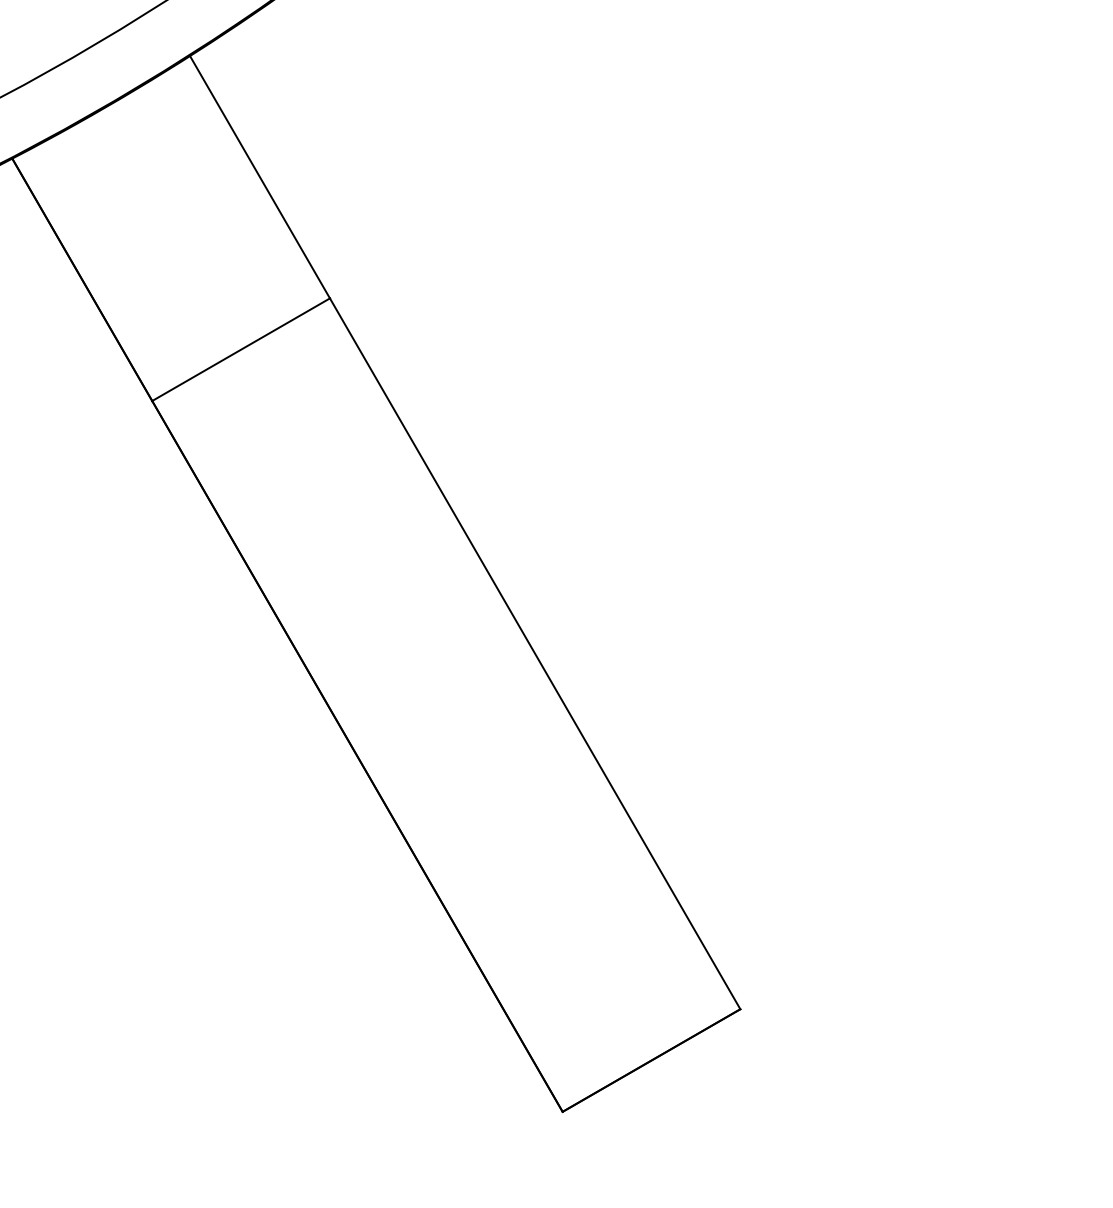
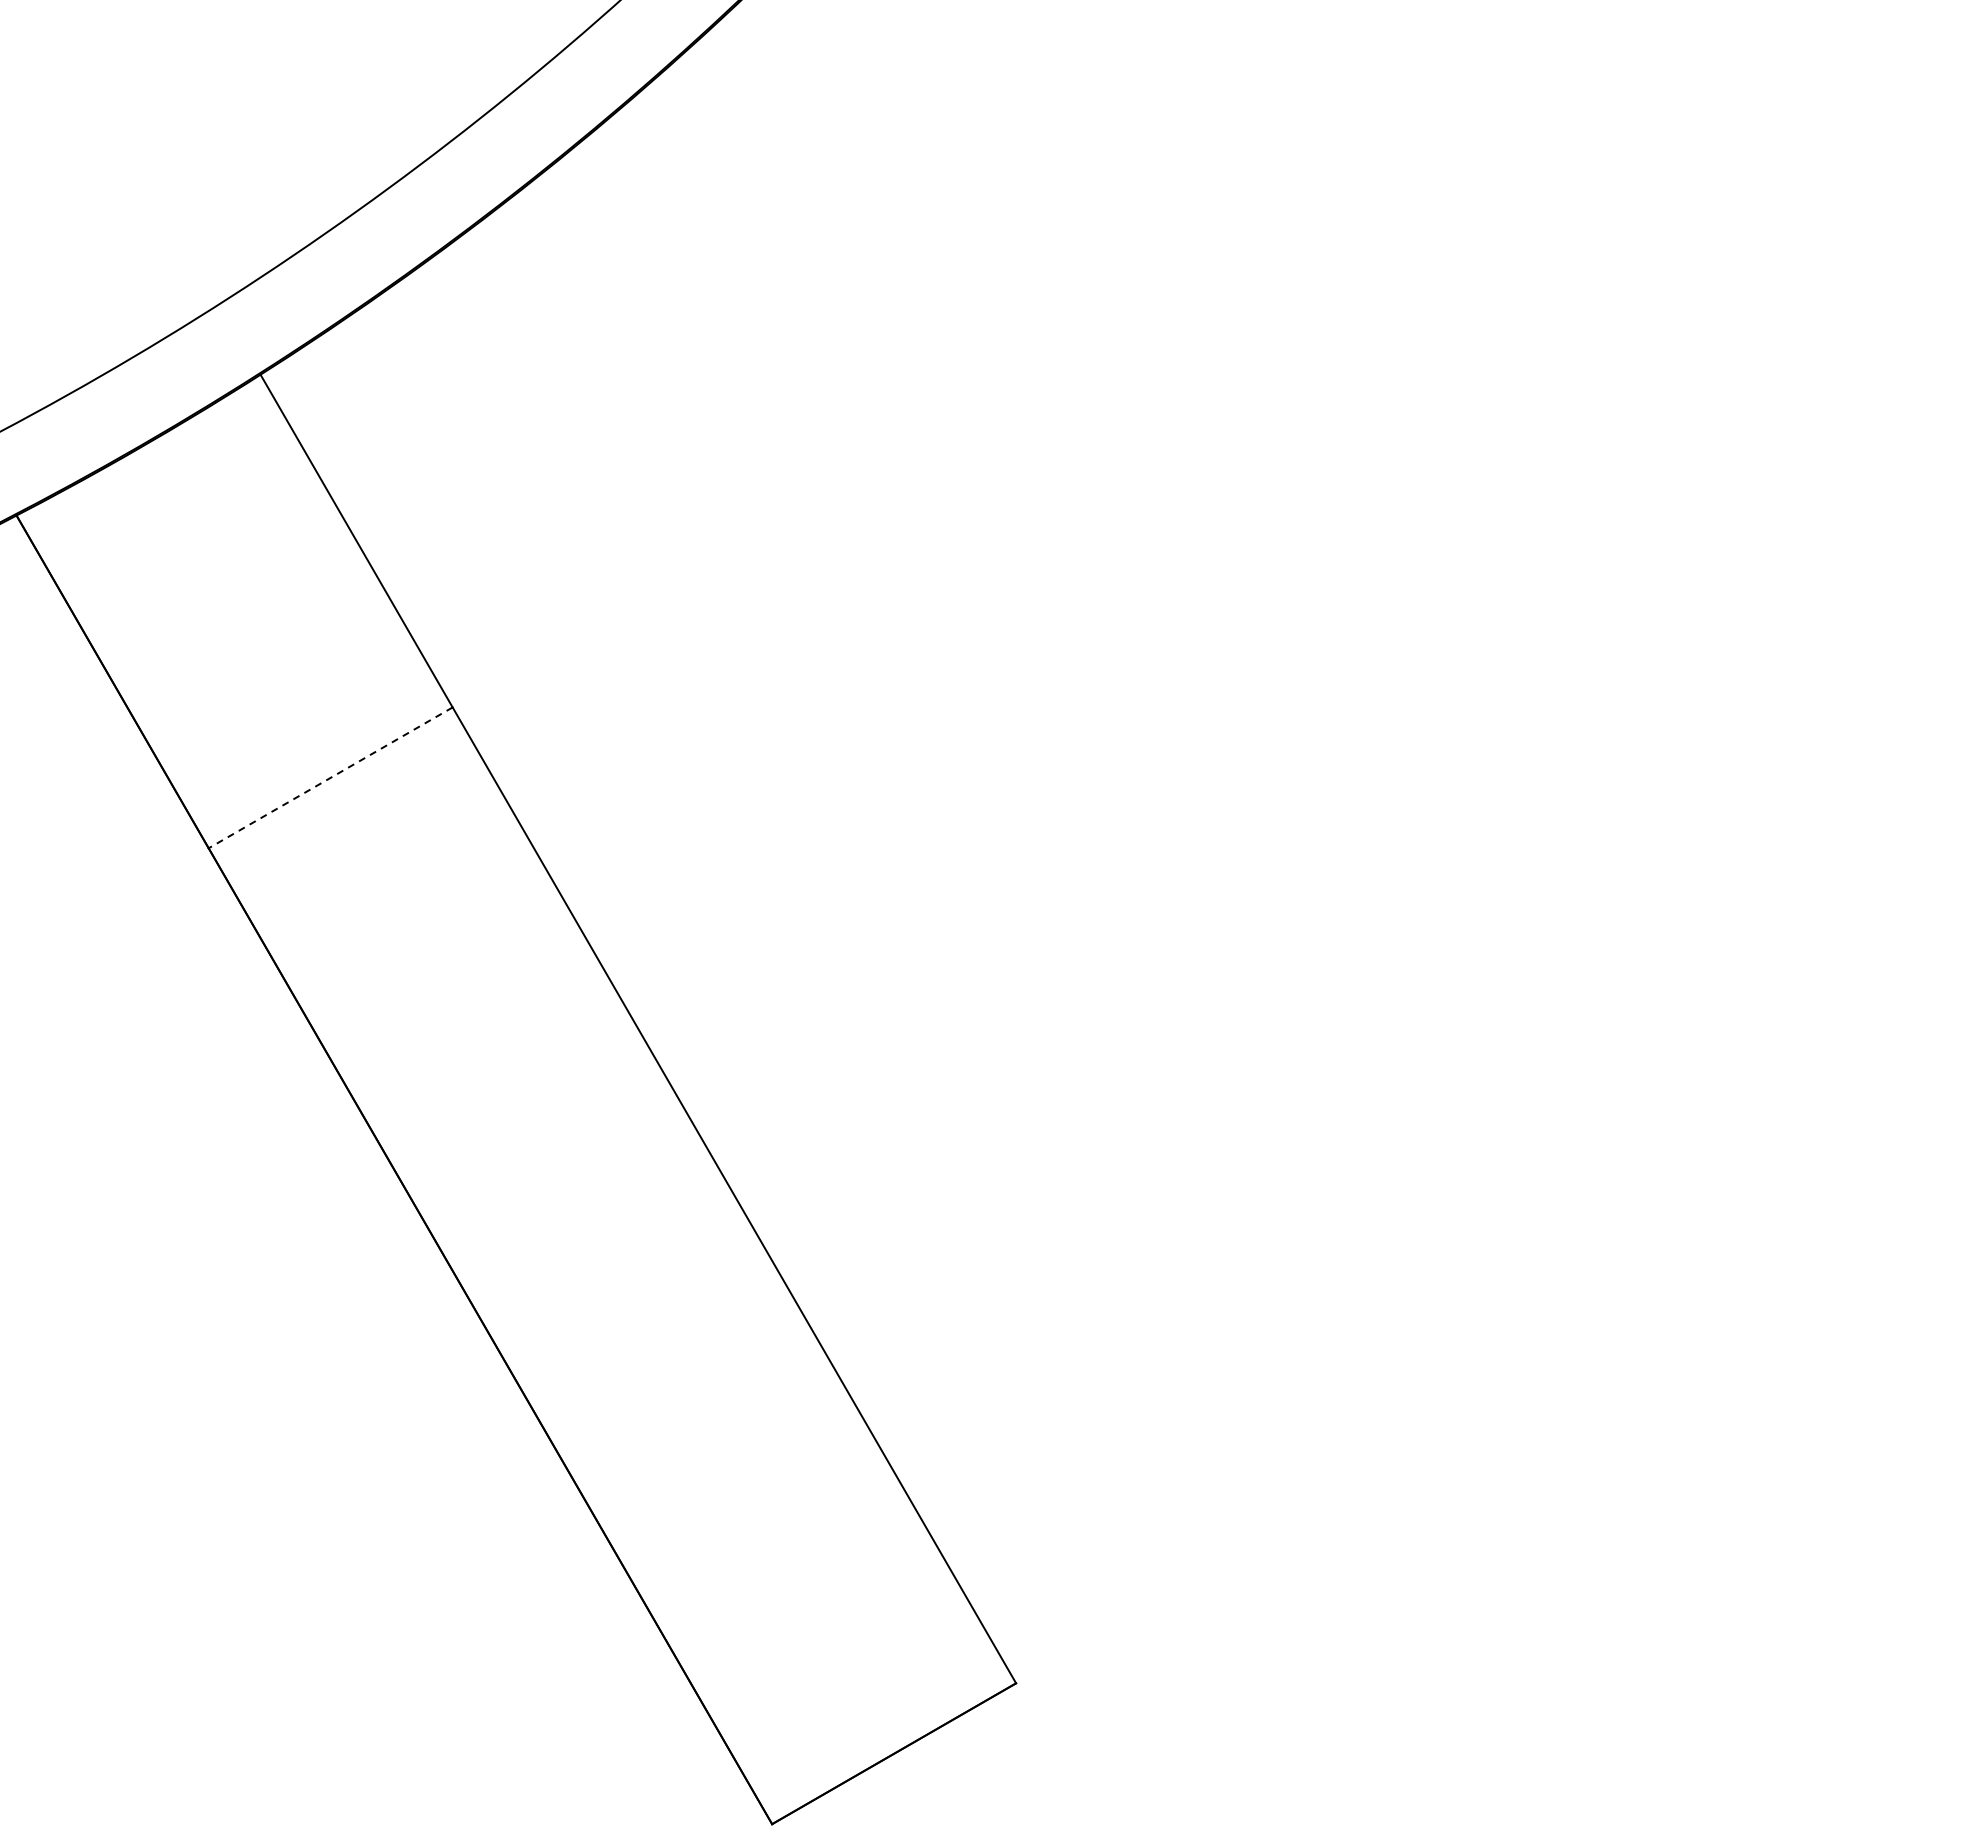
line: (240, 349) -> (330, 777), solid -> dashed

